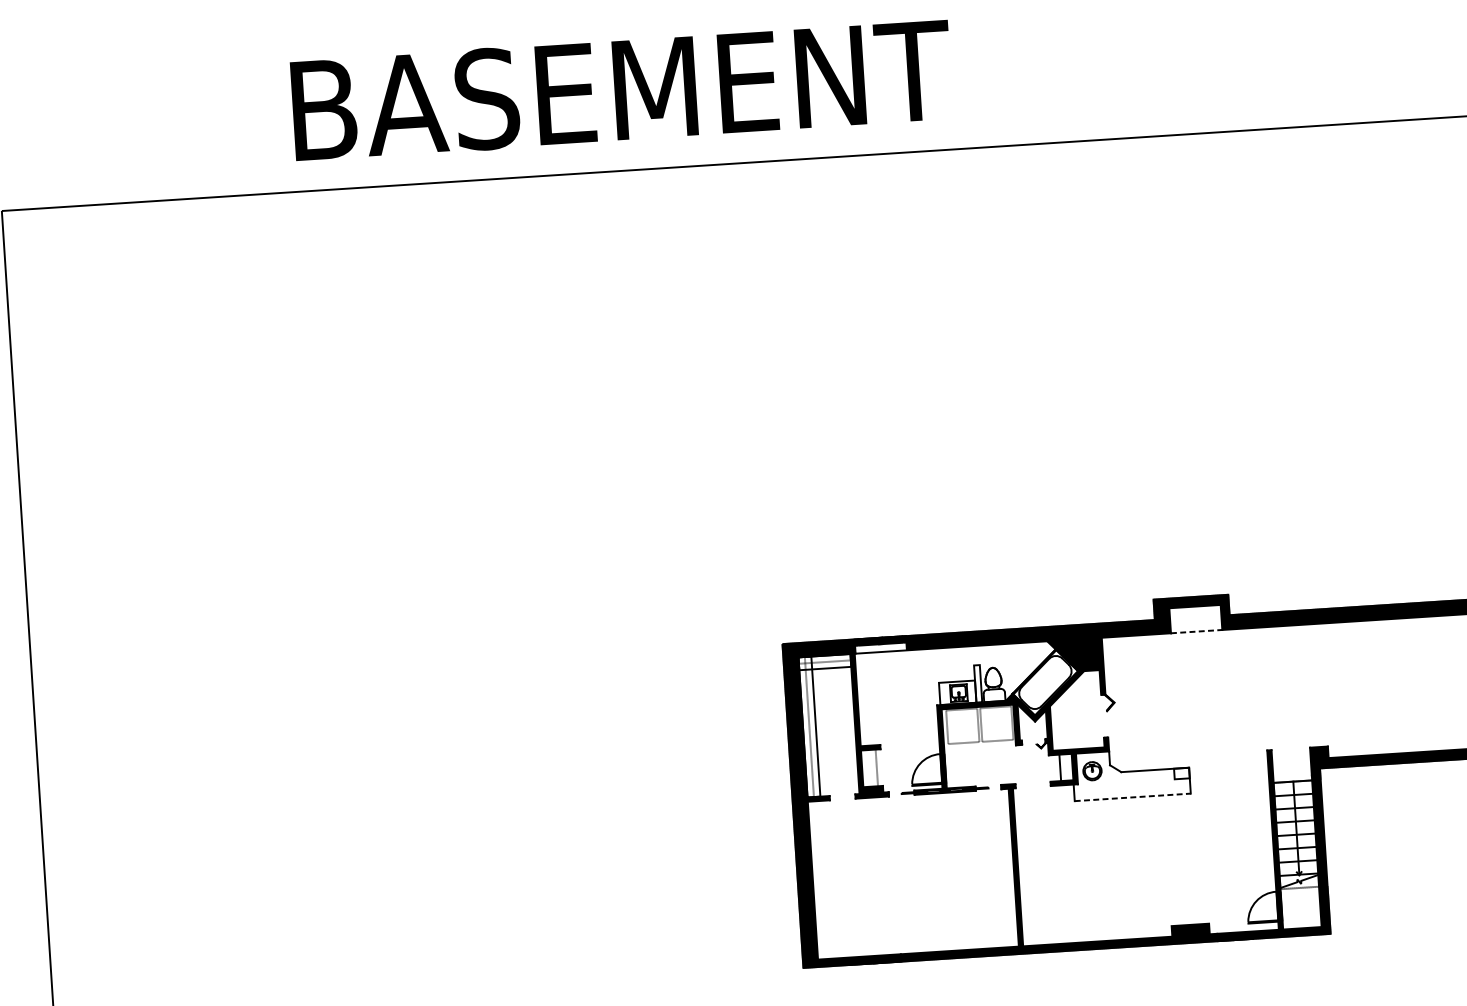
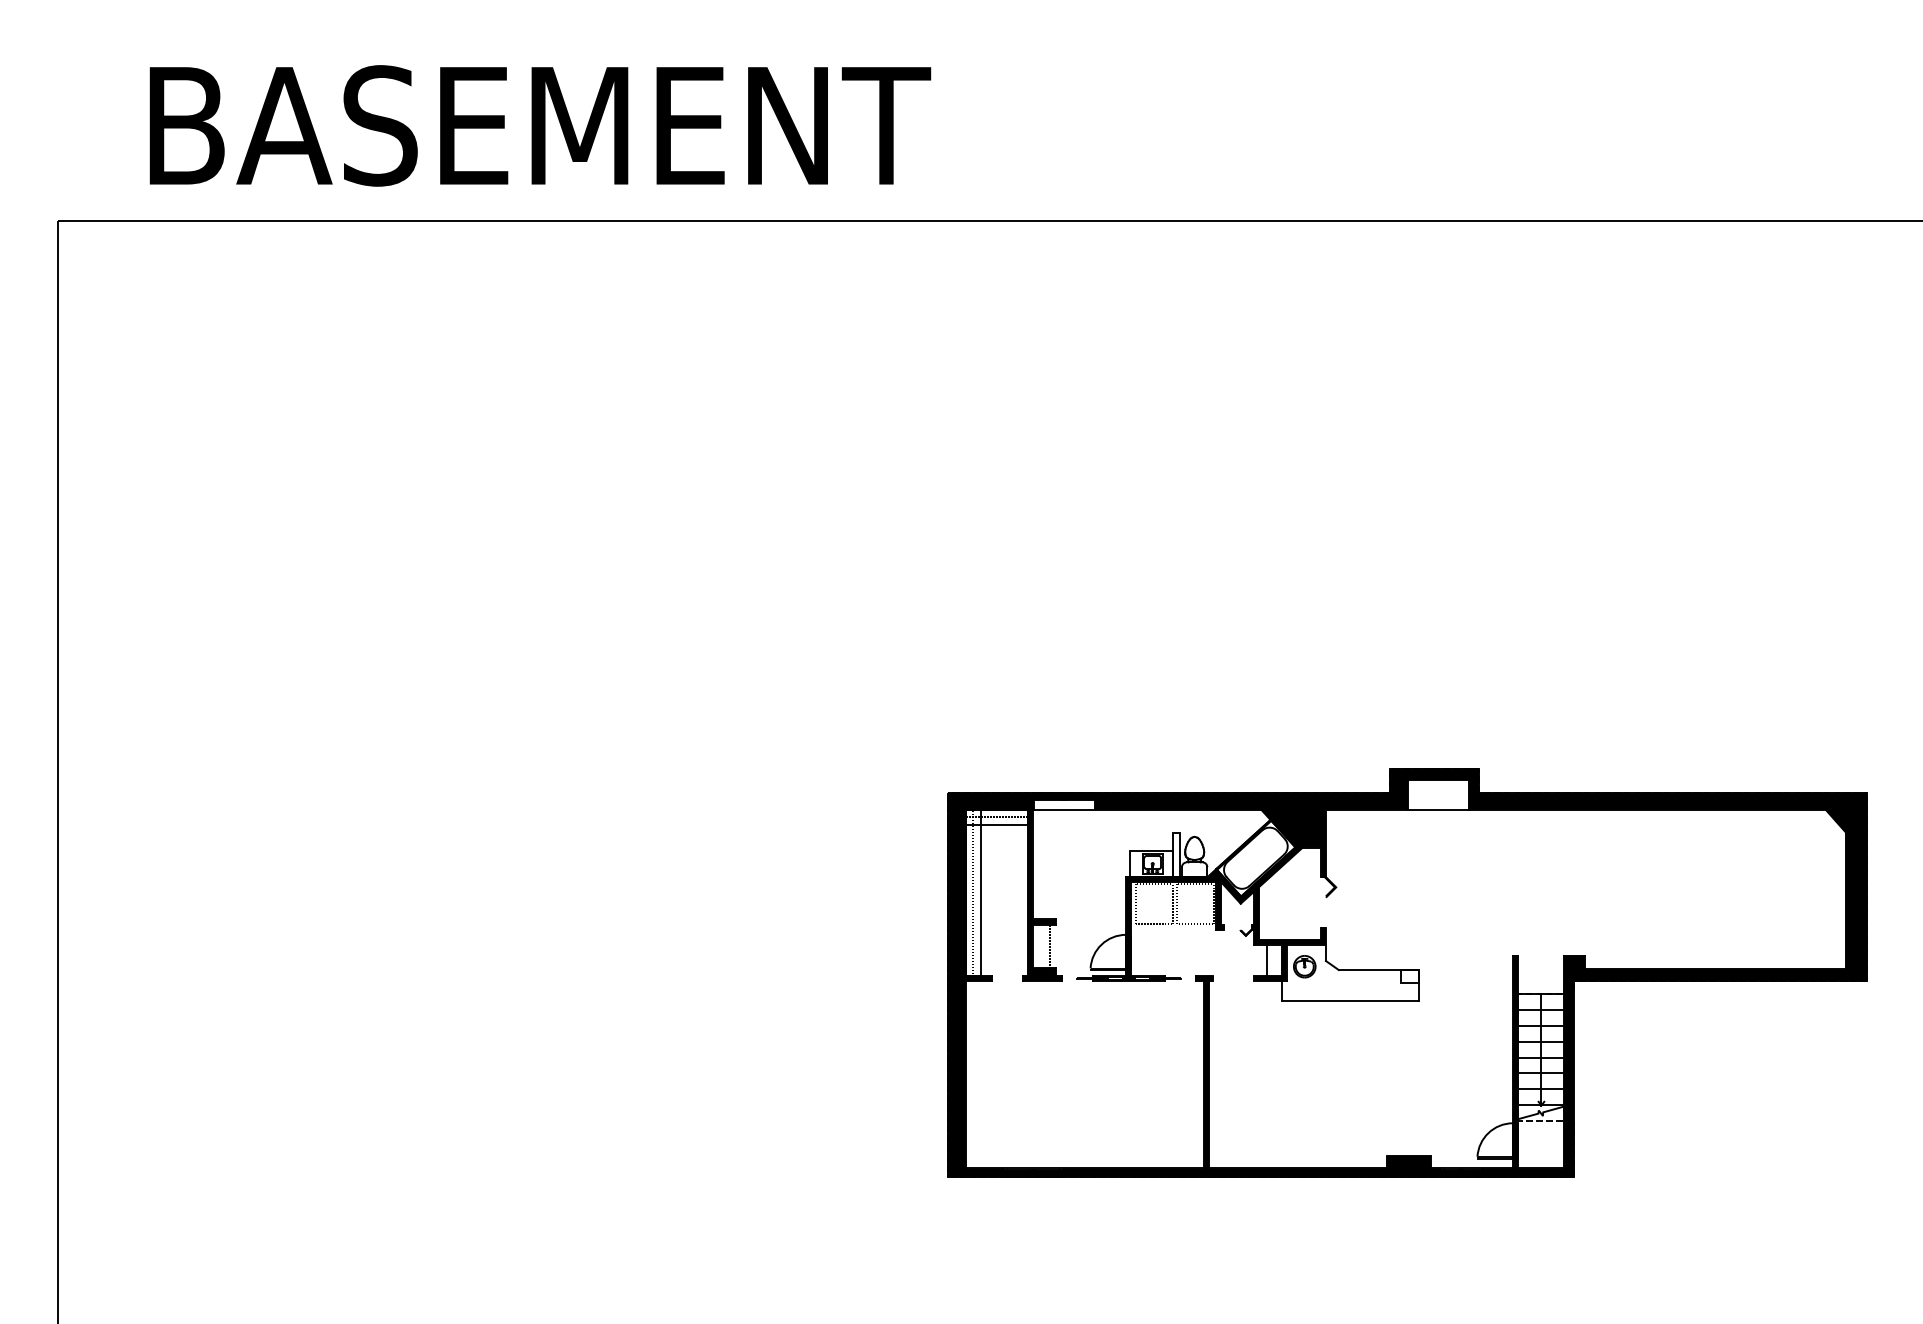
text: (621, 90) -> (540, 125), moved
line: (1197, 631) -> (1439, 809), dashed -> solid
line: (1132, 797) -> (1350, 1000), dashed -> solid

